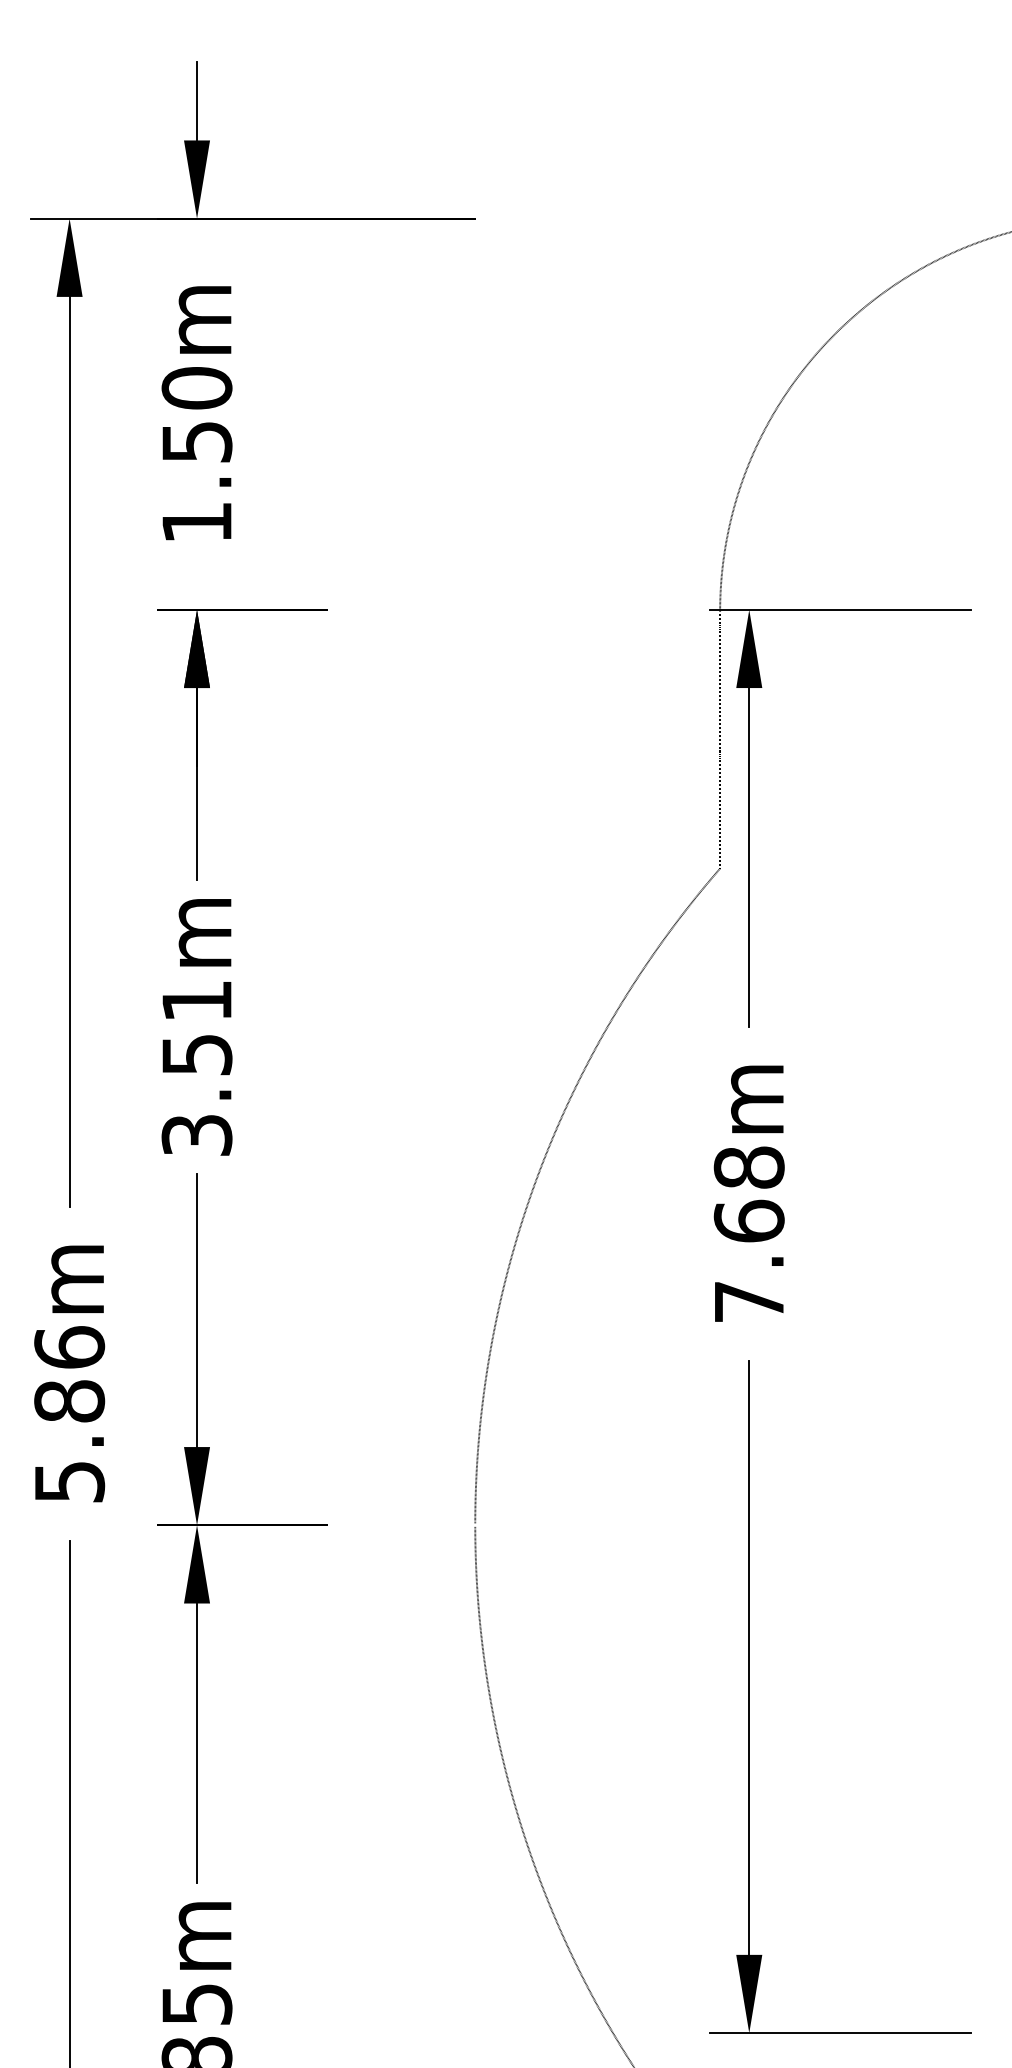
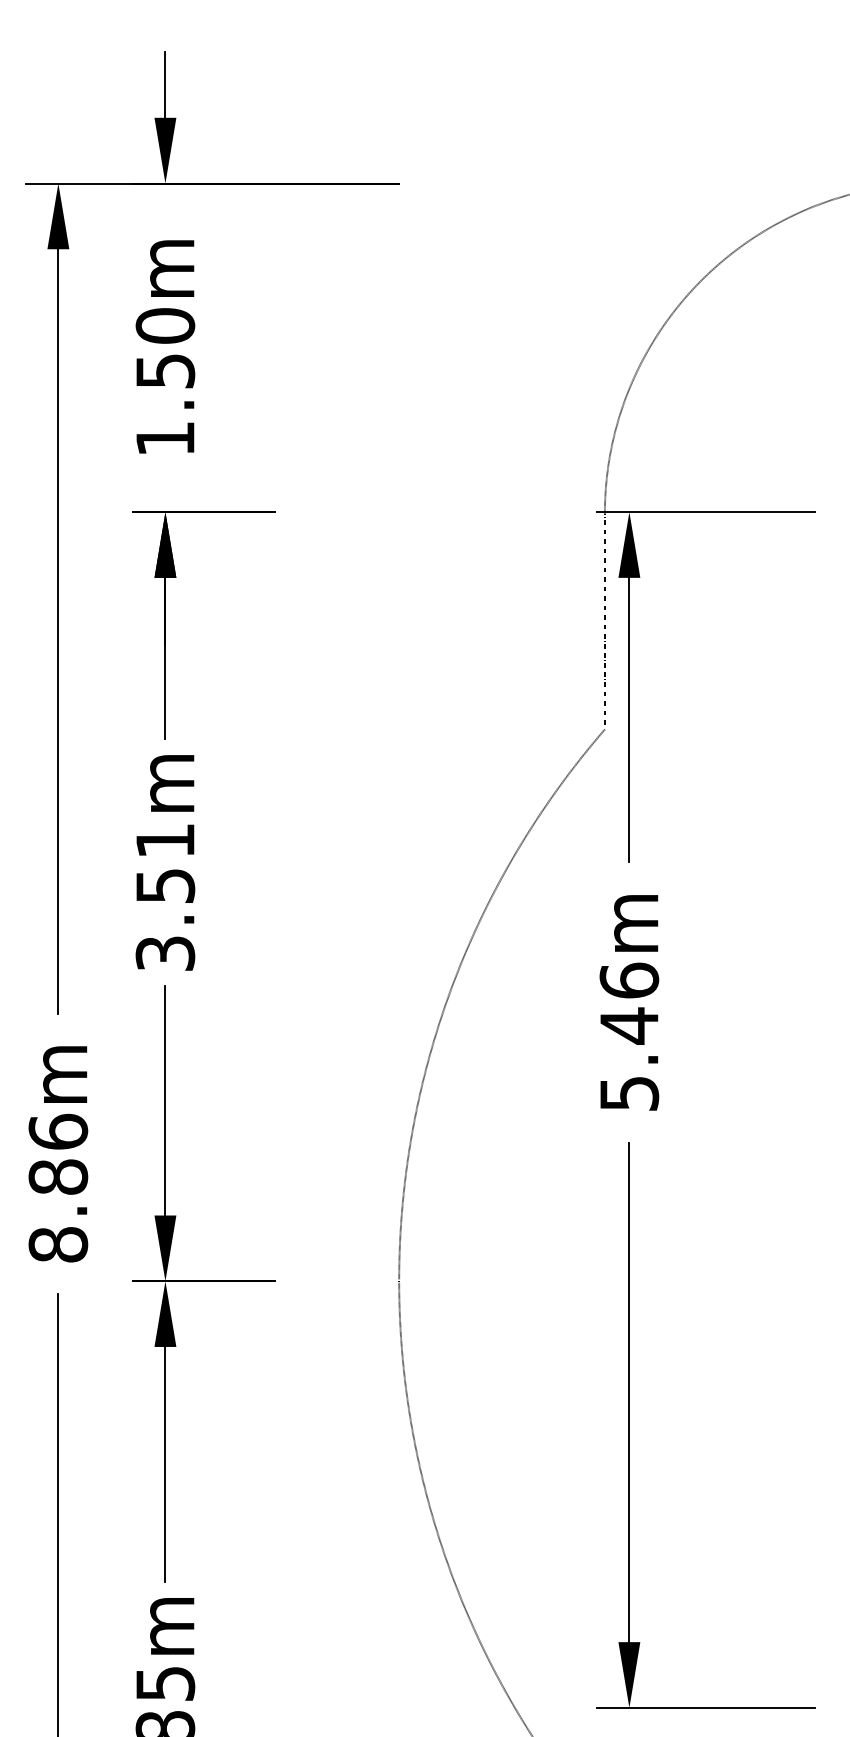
text: (749, 1233) -> (629, 1036), 7.68m -> 5.46m
text: (69, 1481) -> (58, 1244), 5.86m -> 8.86m

